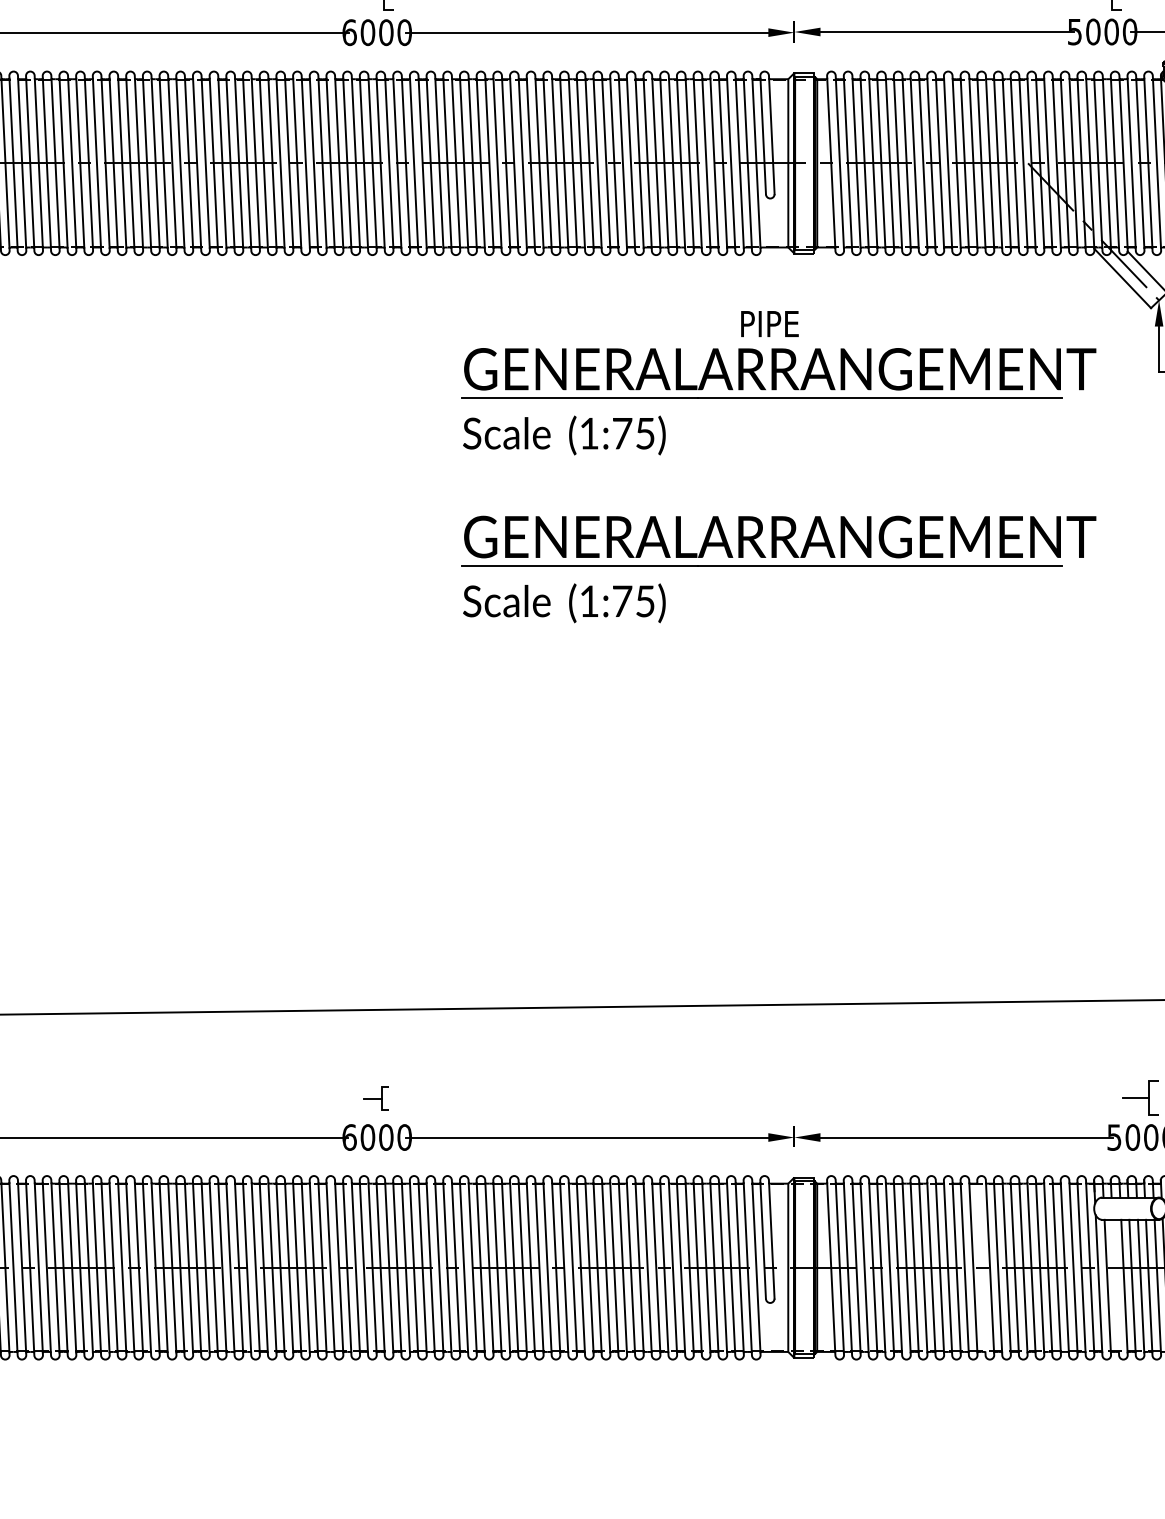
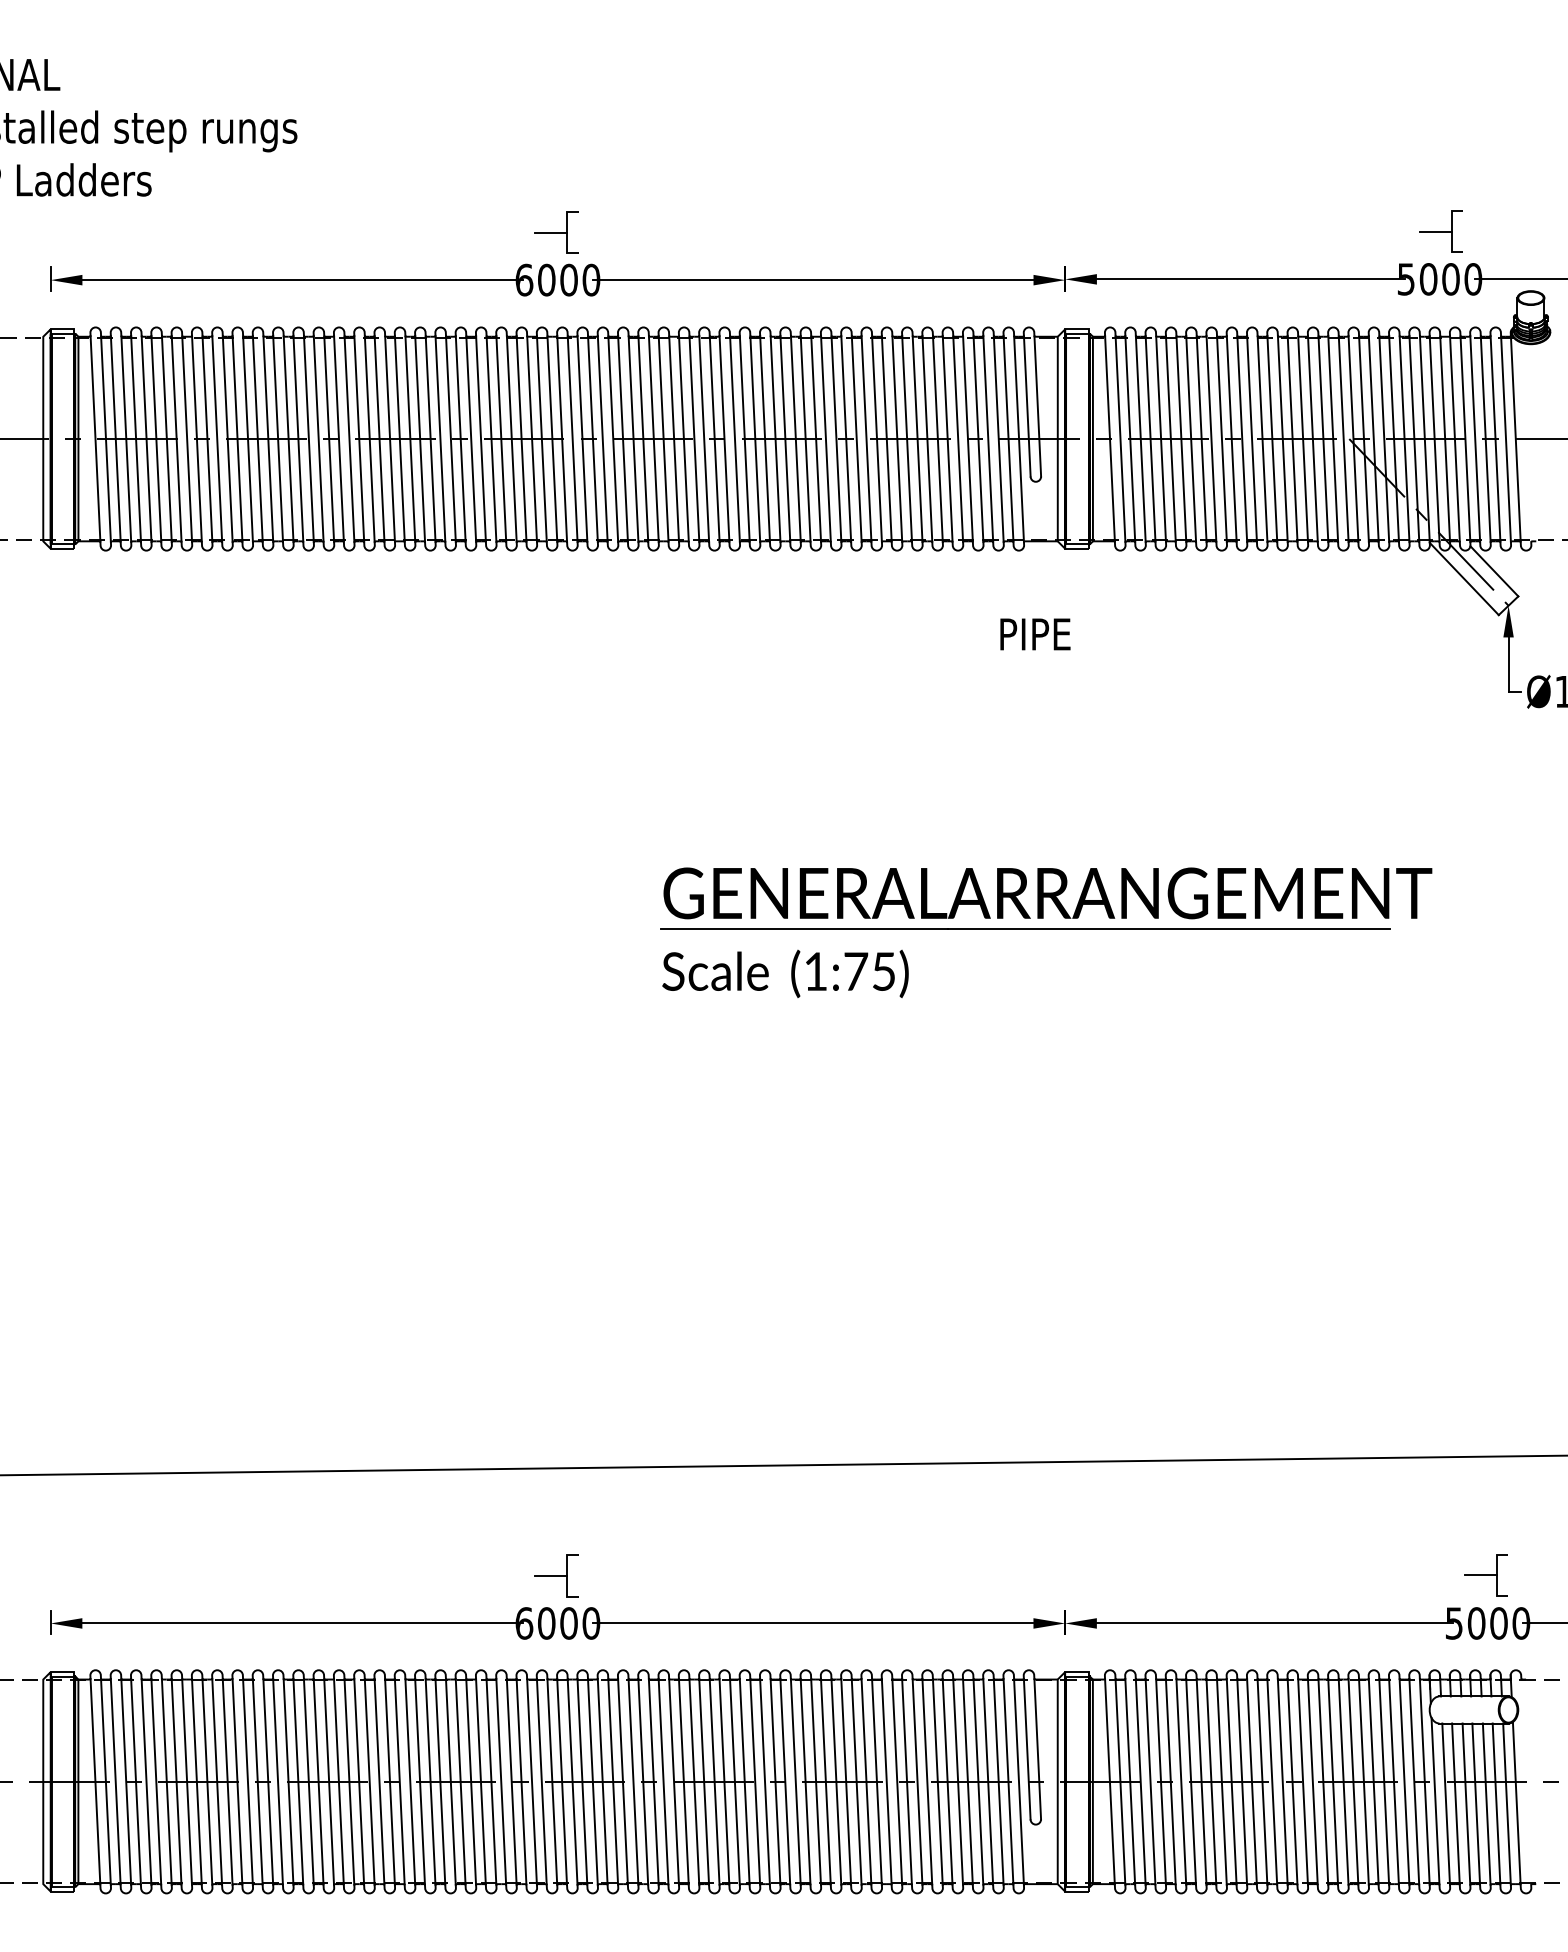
part: (779, 401) -> (1046, 728), removed
part: (376, 1098) -> (556, 1575), size x1.43
line: (981, 1267) -> (1292, 1781), added
line: (1115, 1285) -> (1455, 1803), added

